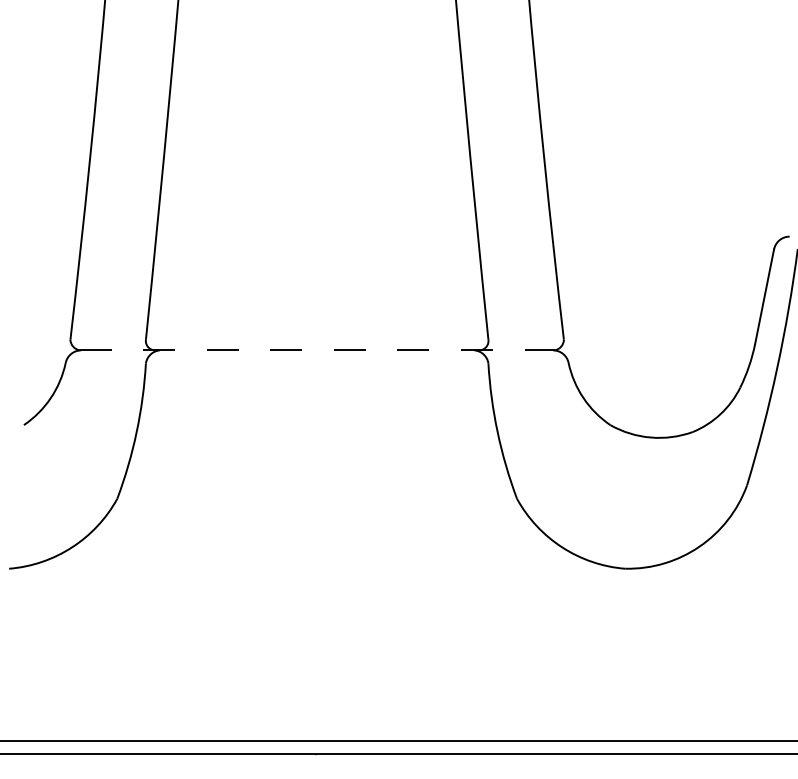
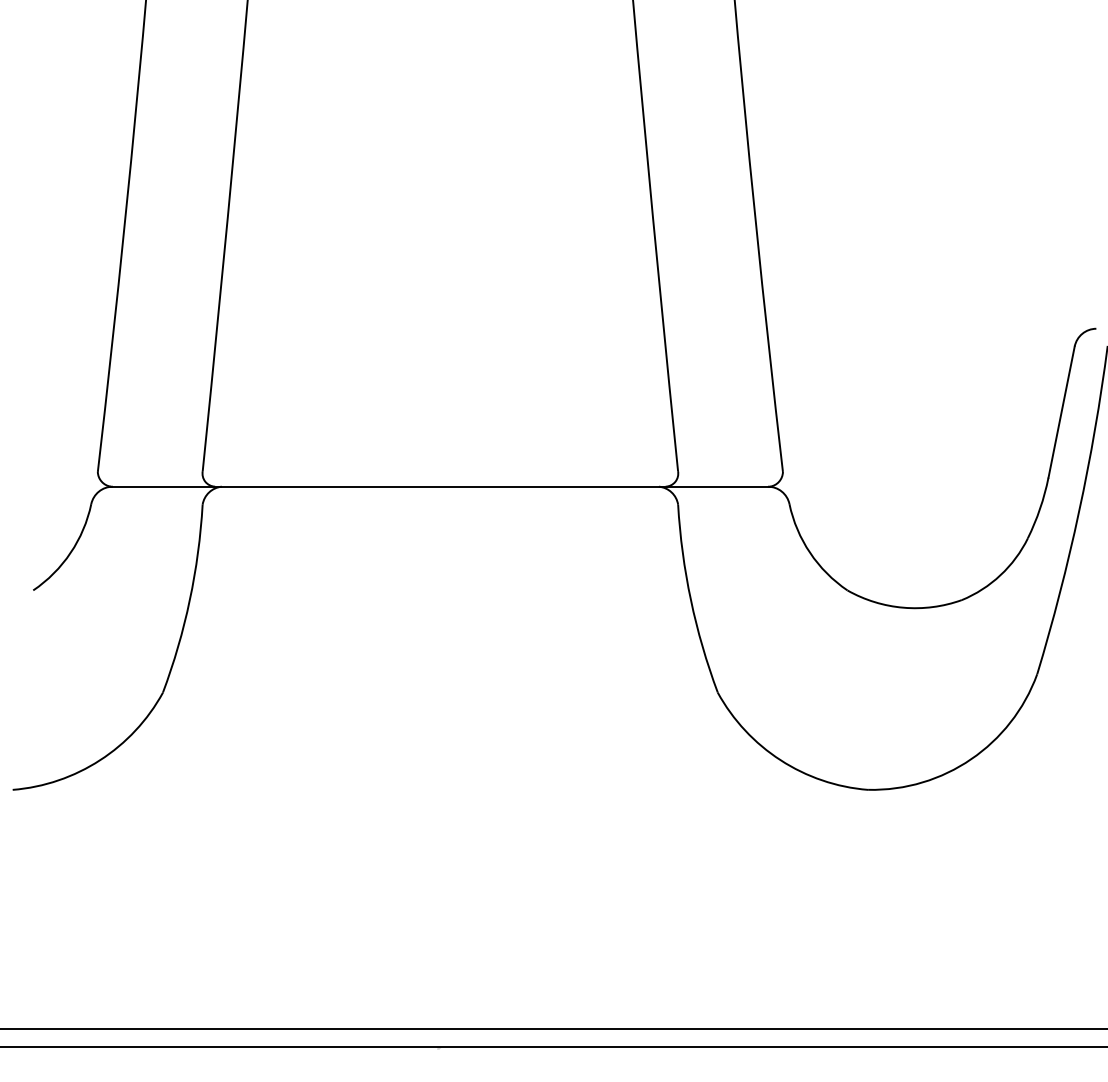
line: (317, 350) -> (440, 486), dashed -> solid

